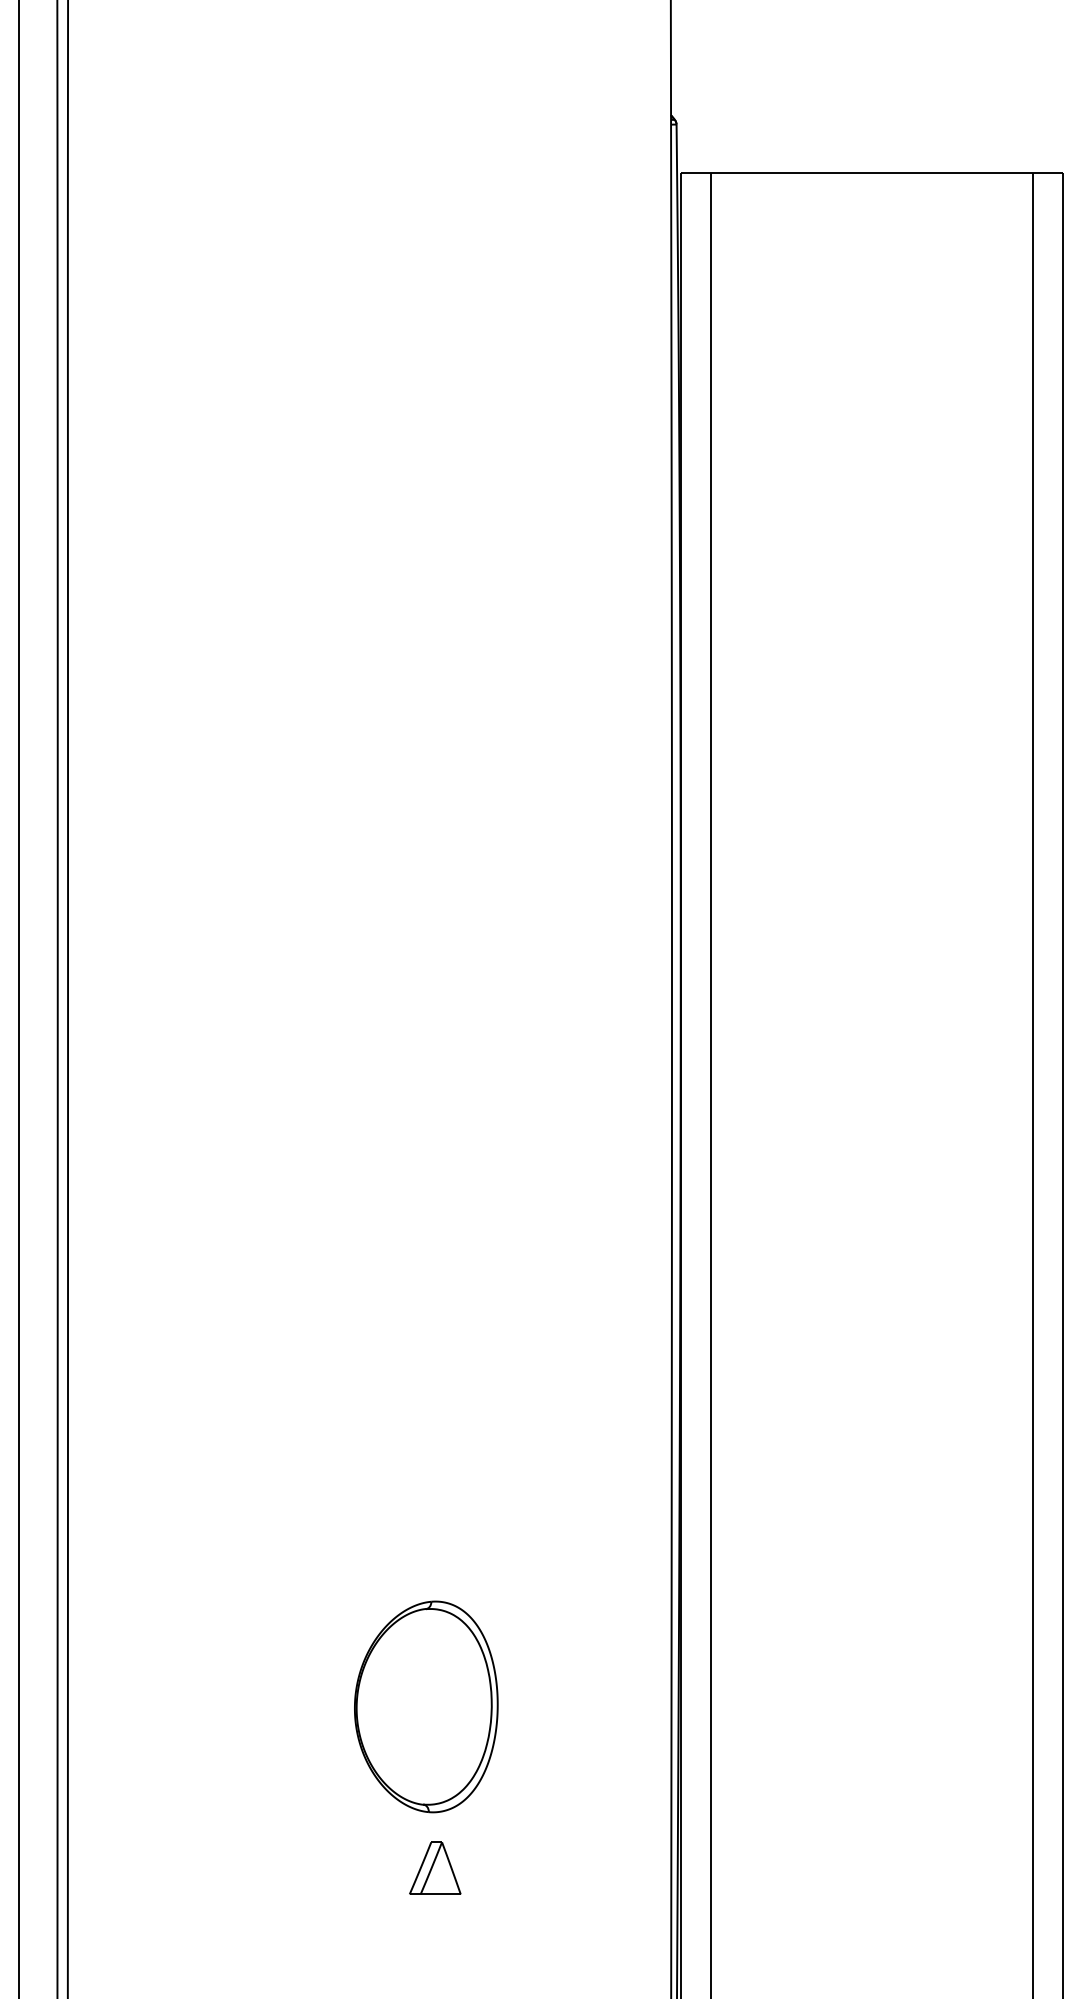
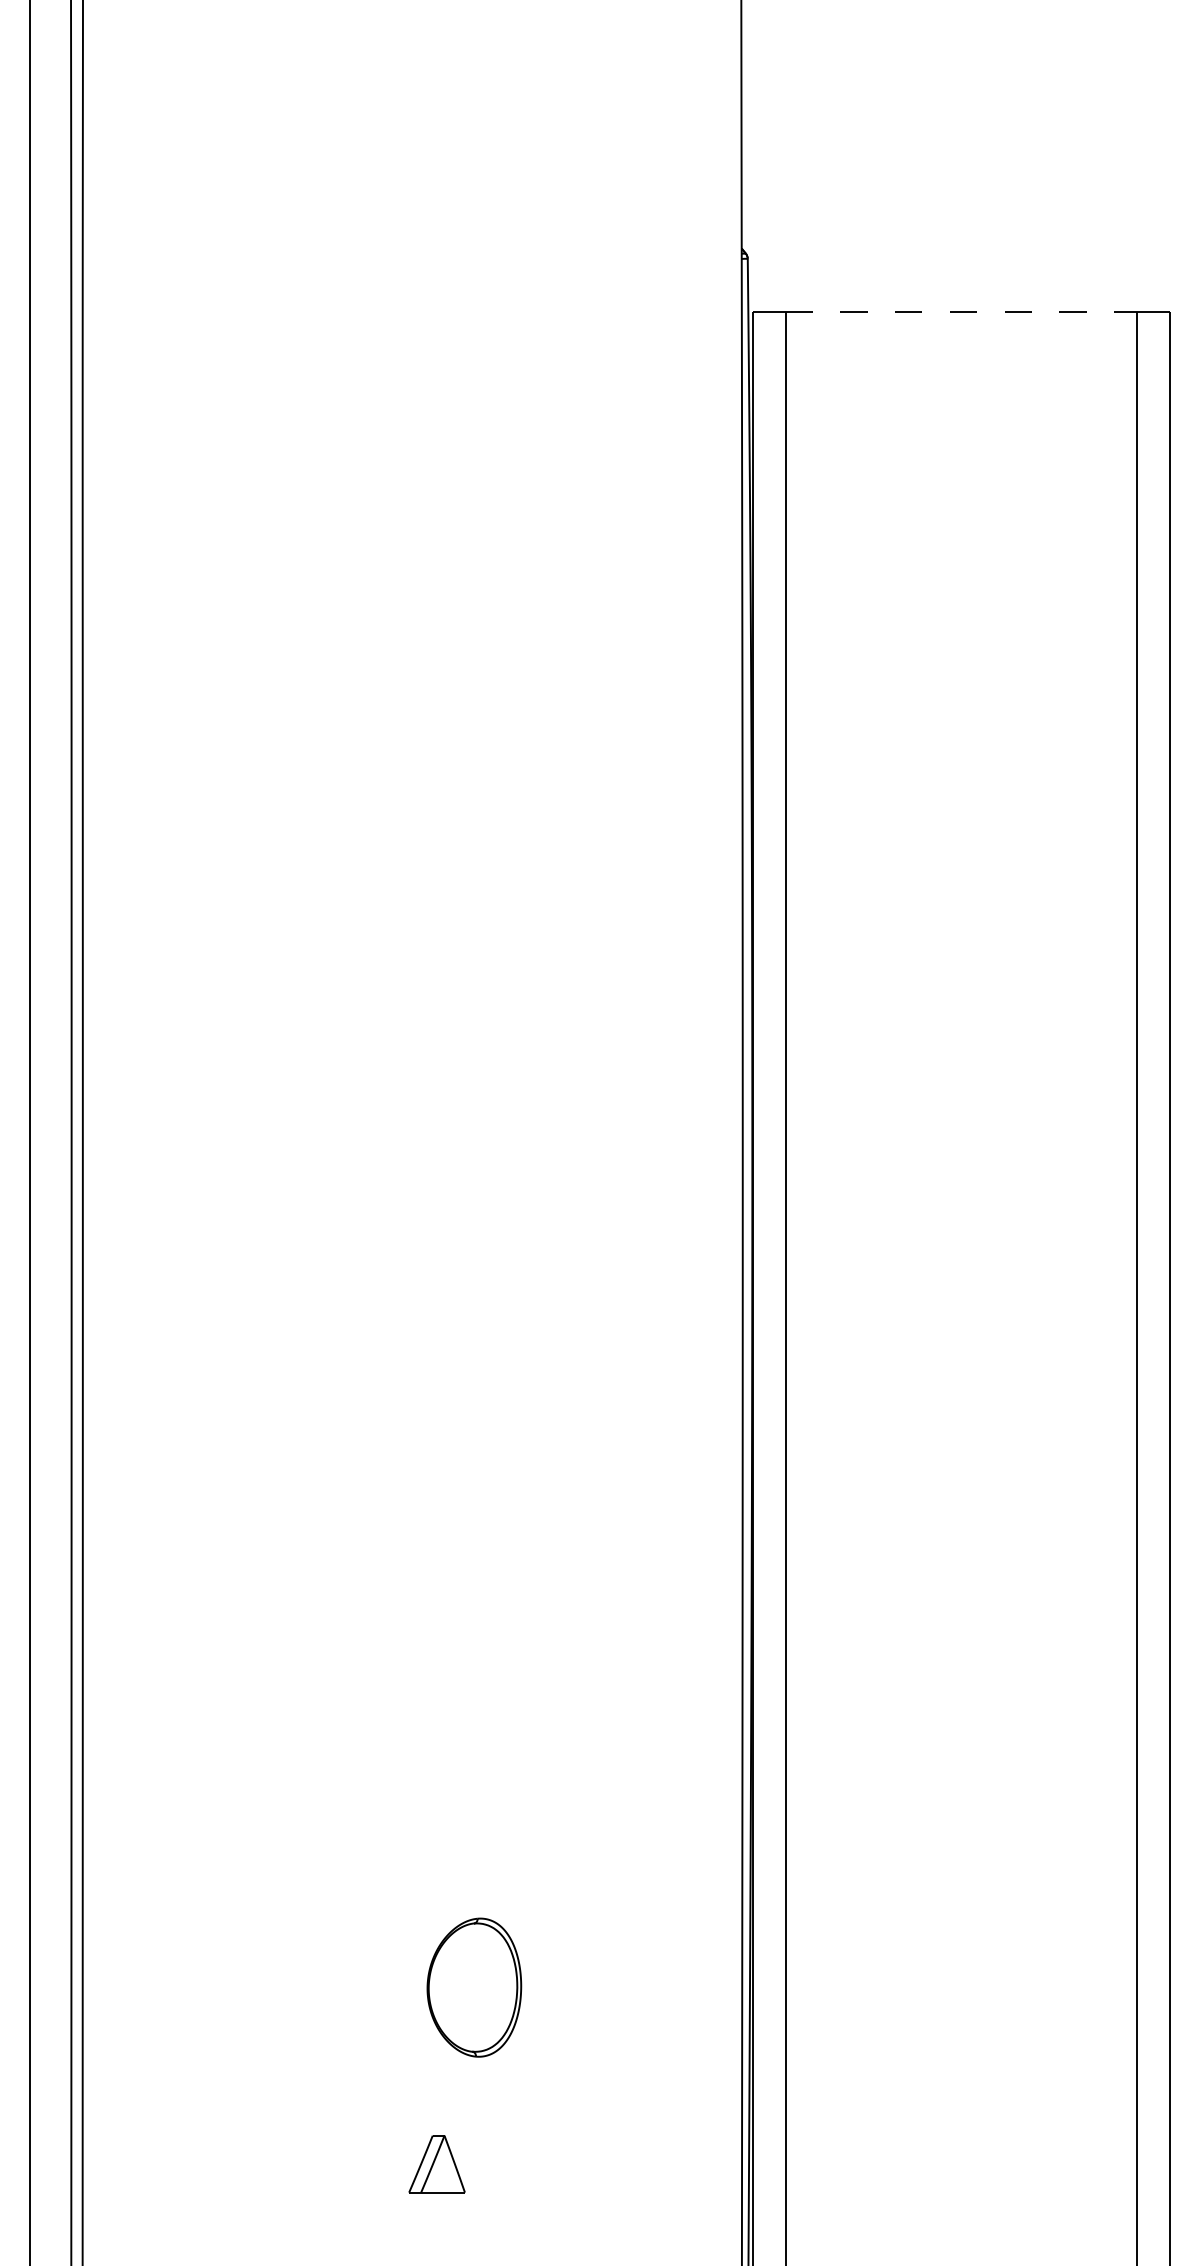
line: (872, 173) -> (961, 312), solid -> dashed
part: (426, 1706) -> (474, 1987), size x0.6
part: (434, 1868) -> (436, 2164), moved

